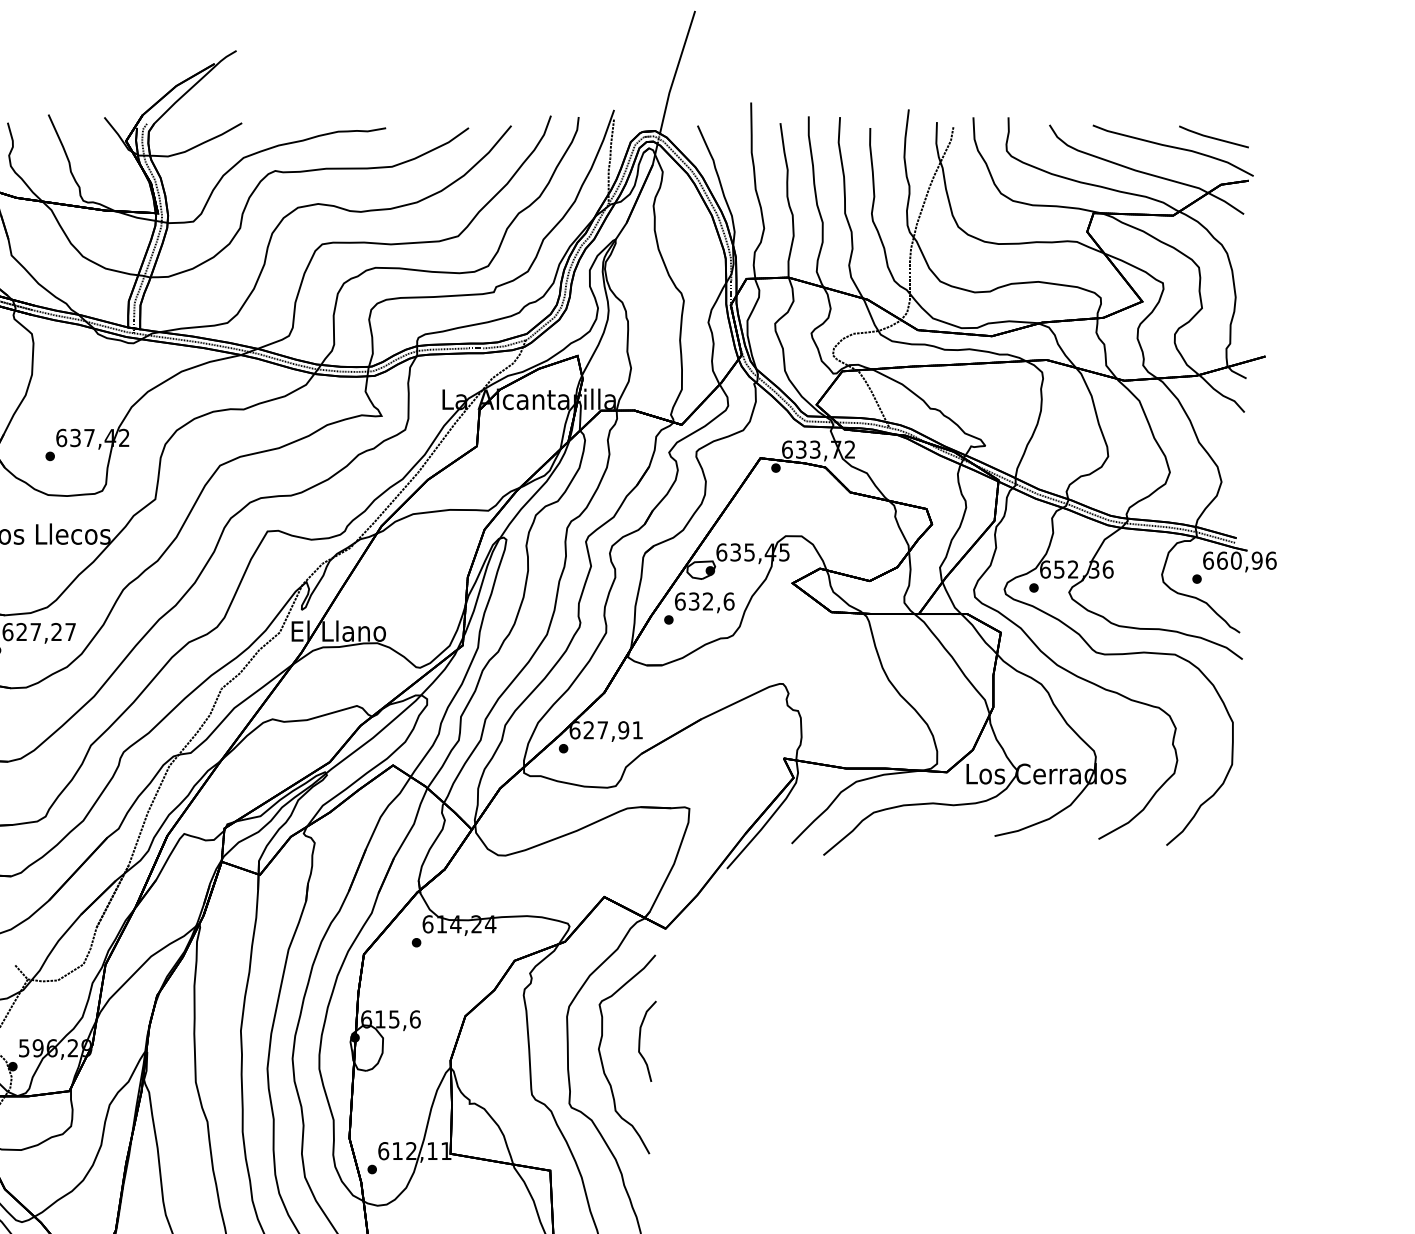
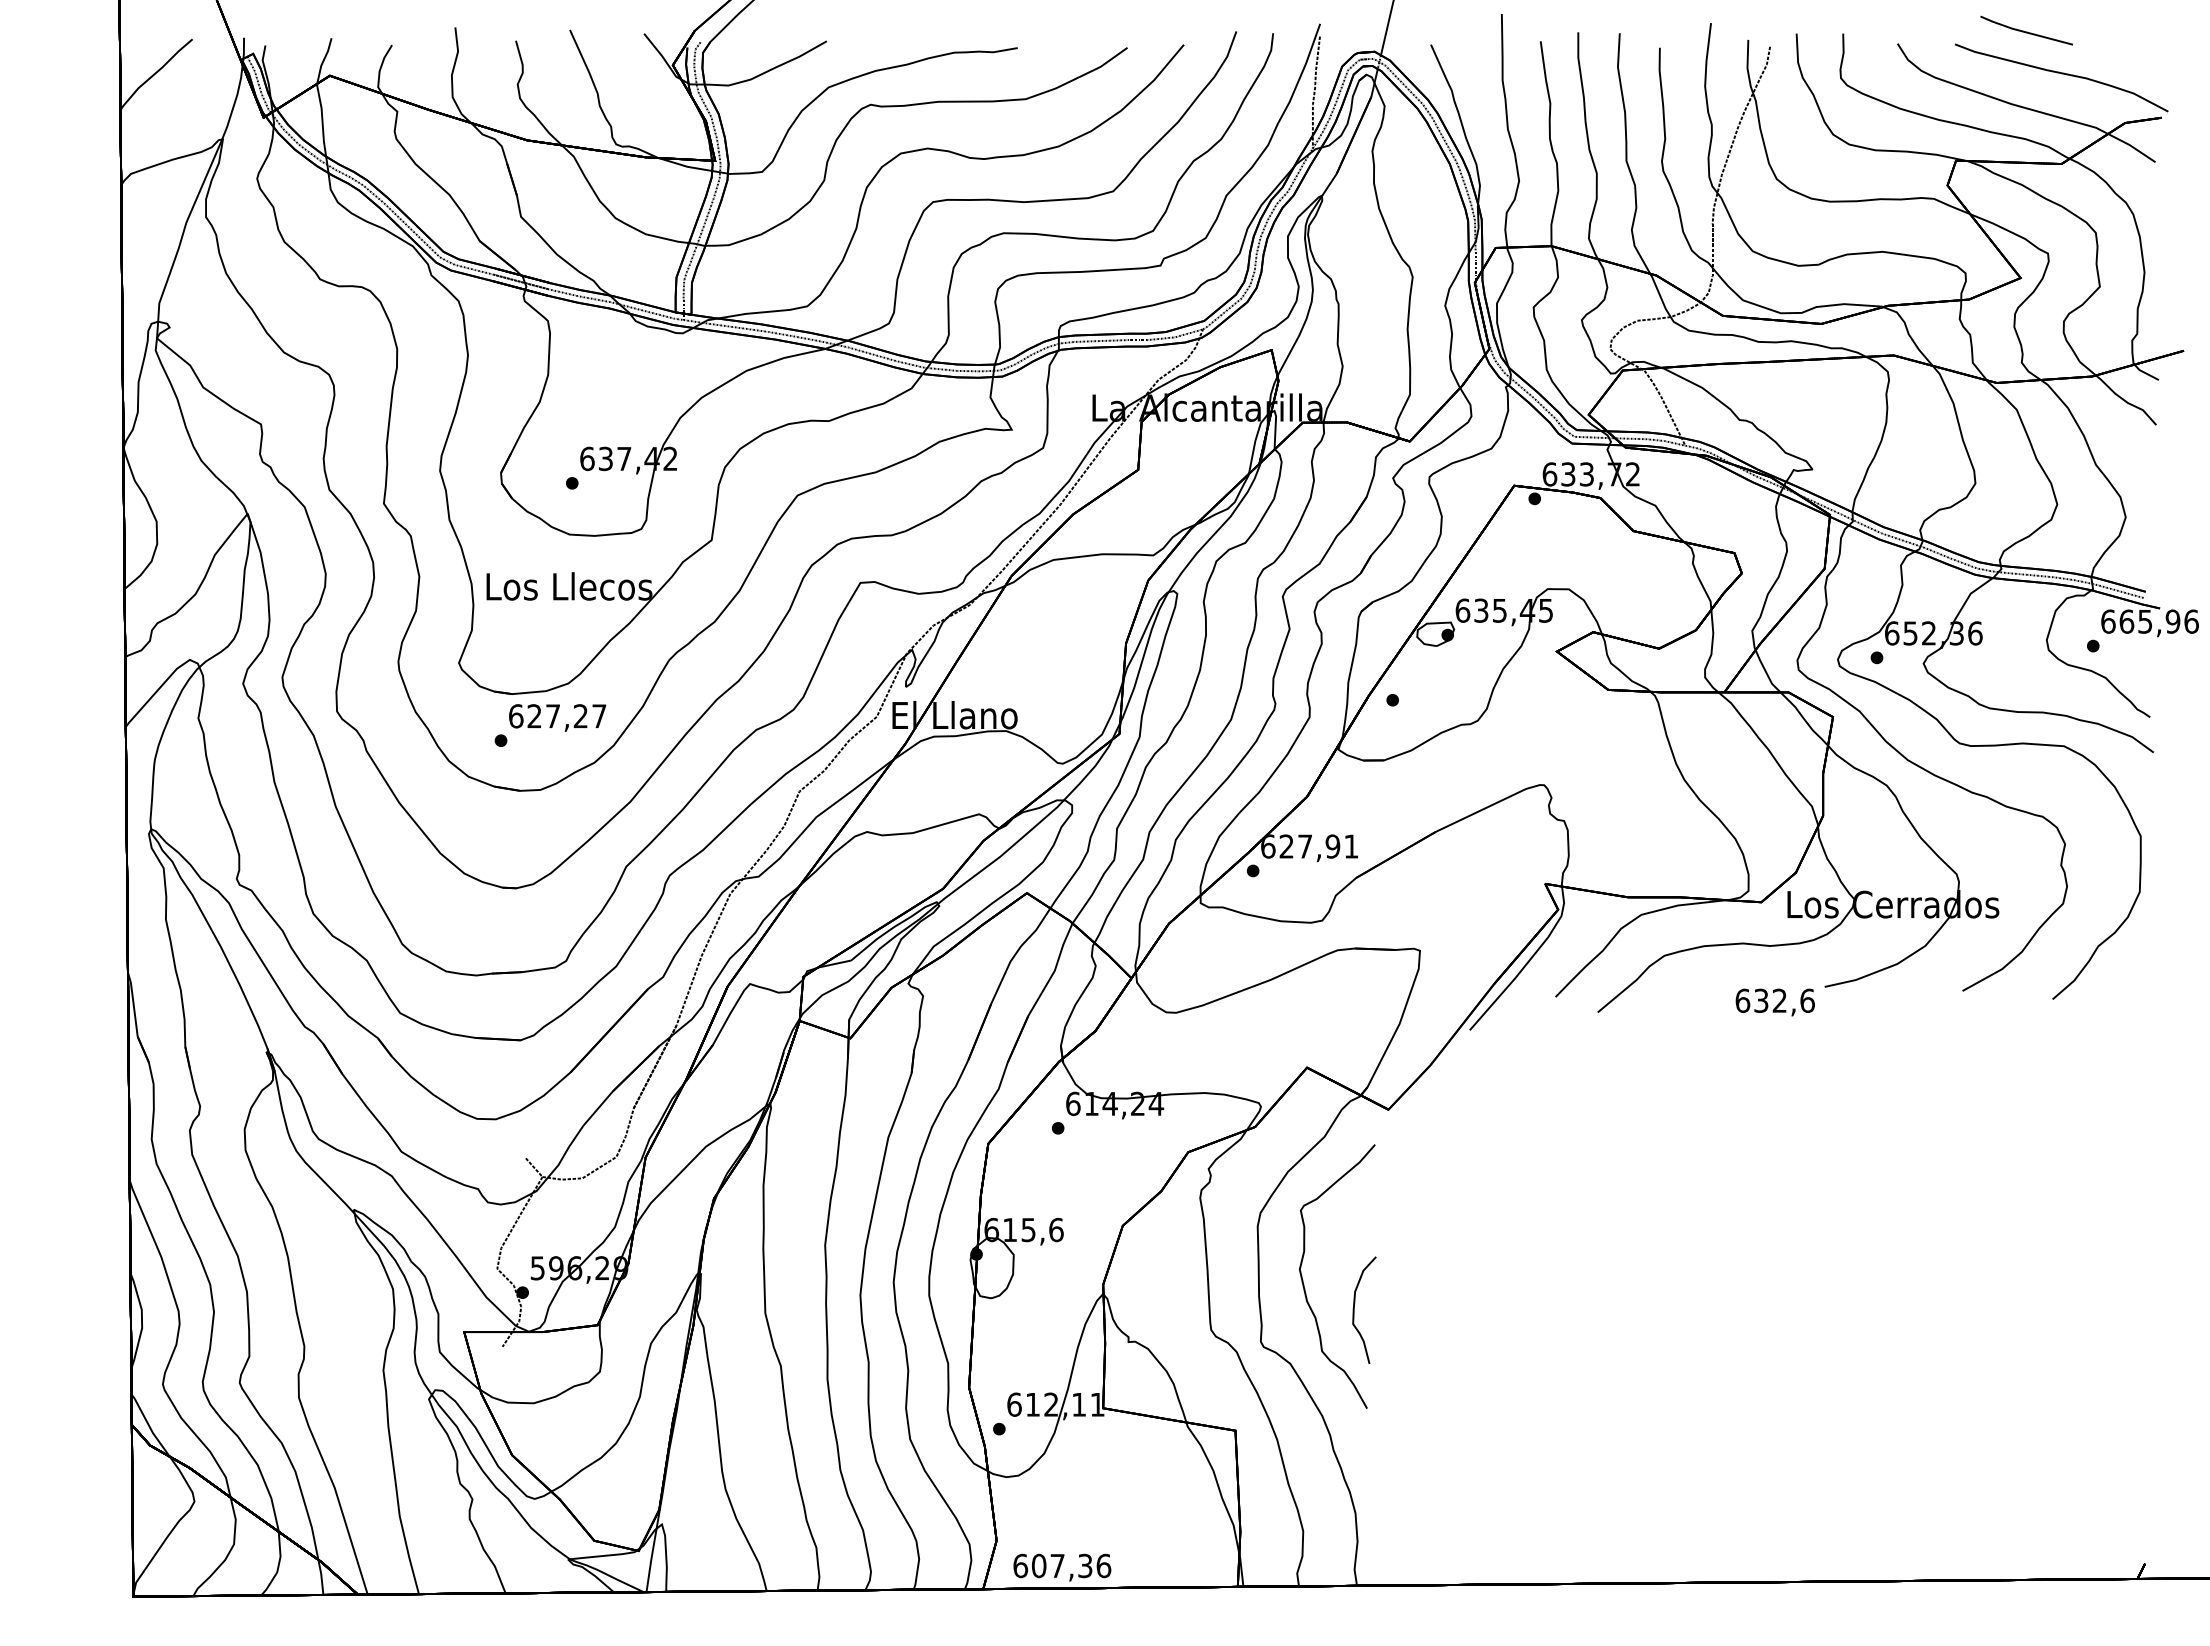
line: (1213, 137) -> (2026, 31), moved
text: (1236, 560) -> (2145, 621), 660,96 -> 665,96
text: (704, 602) -> (1774, 1002), moved
part: (640, 1040) -> (1354, 1309), moved

